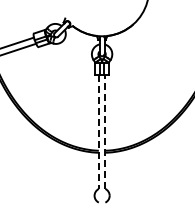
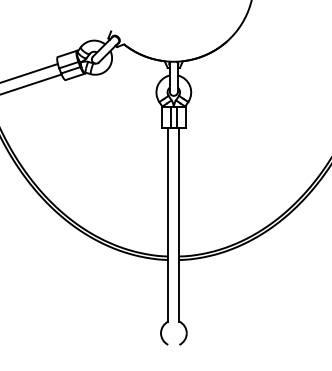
line: (98, 132) -> (167, 225), dashed -> solid
line: (105, 132) -> (179, 225), dashed -> solid

